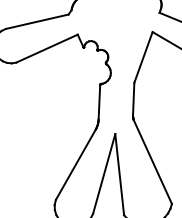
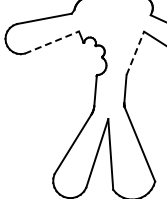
line: (47, 48) -> (52, 42), solid -> dashed
line: (143, 56) -> (135, 52), solid -> dashed

